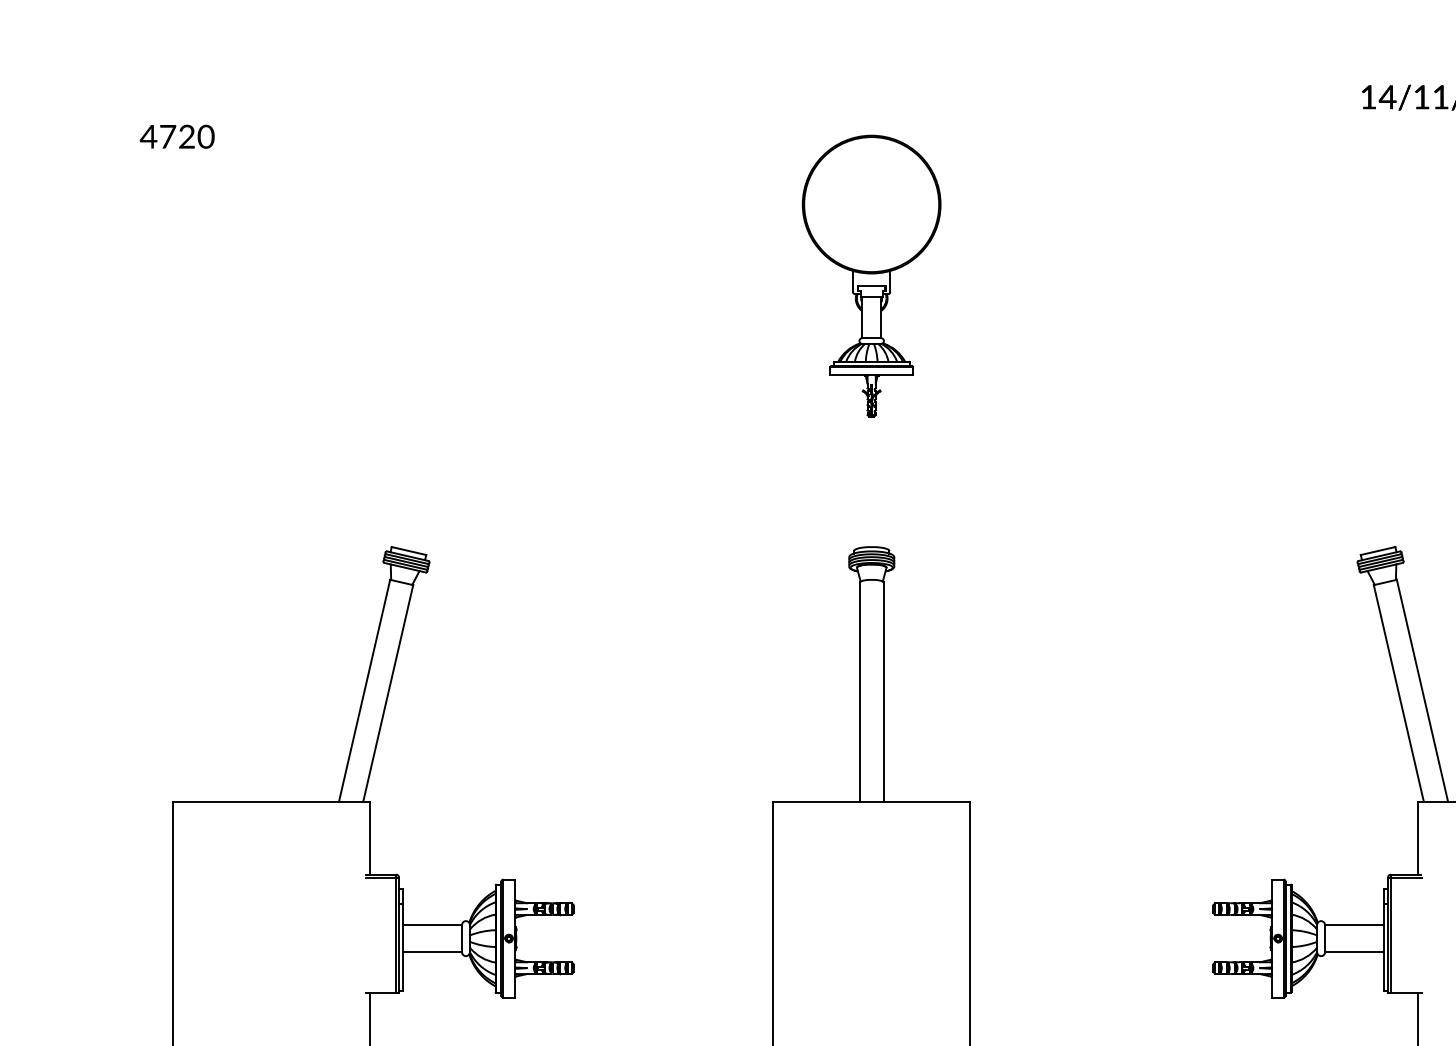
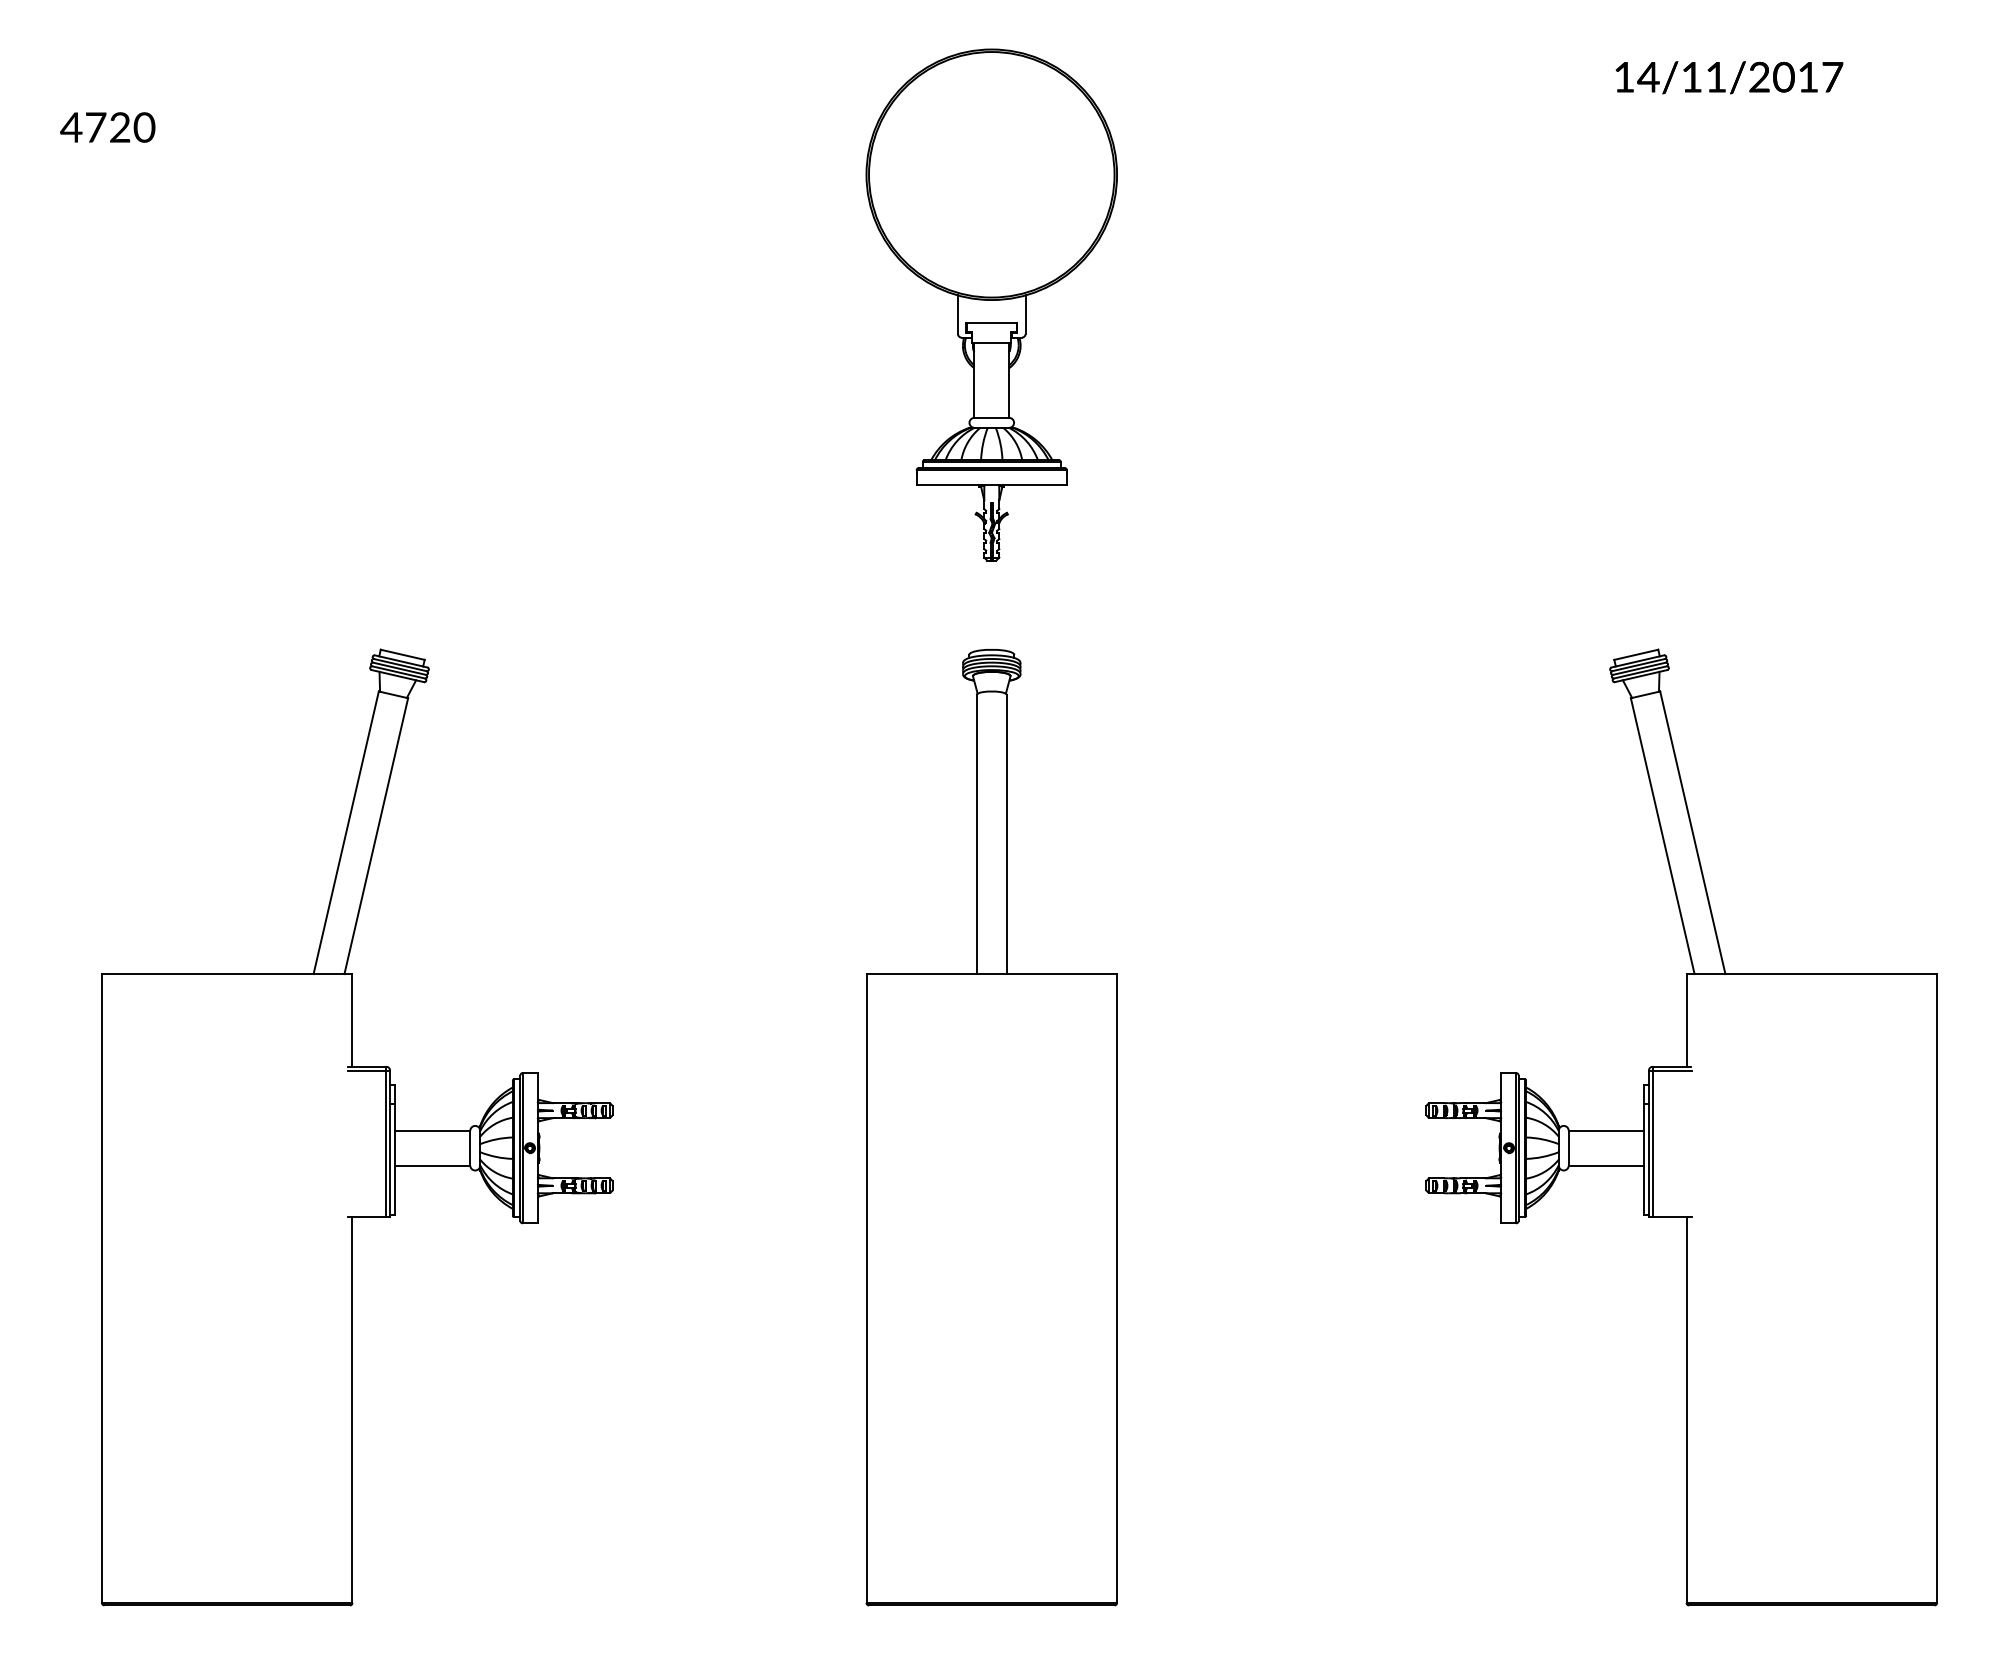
part: (871, 275) -> (991, 304), size x1.43

